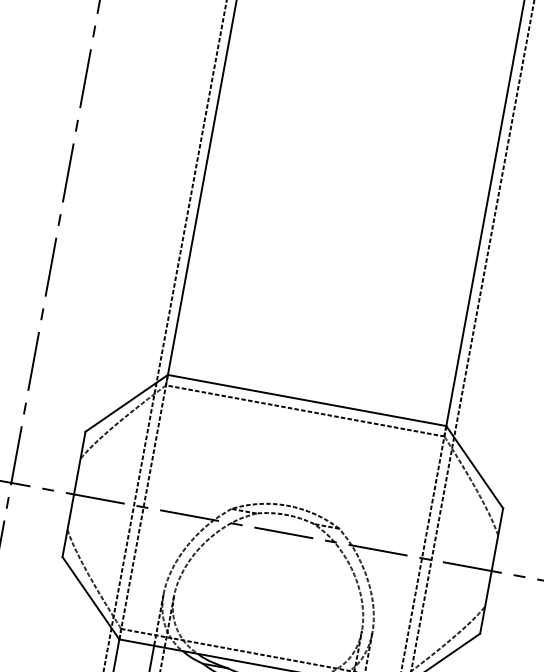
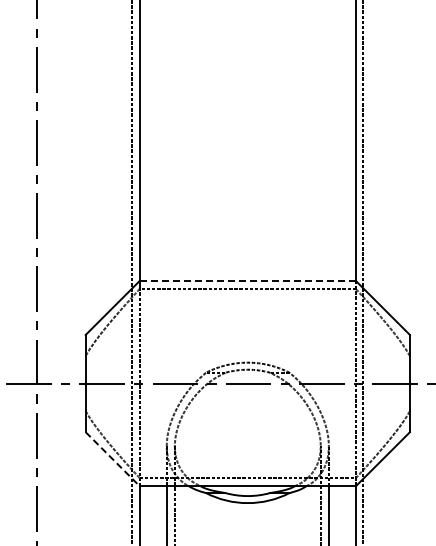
line: (306, 399) -> (247, 280), solid -> dashed
line: (91, 598) -> (113, 459), solid -> dashed

